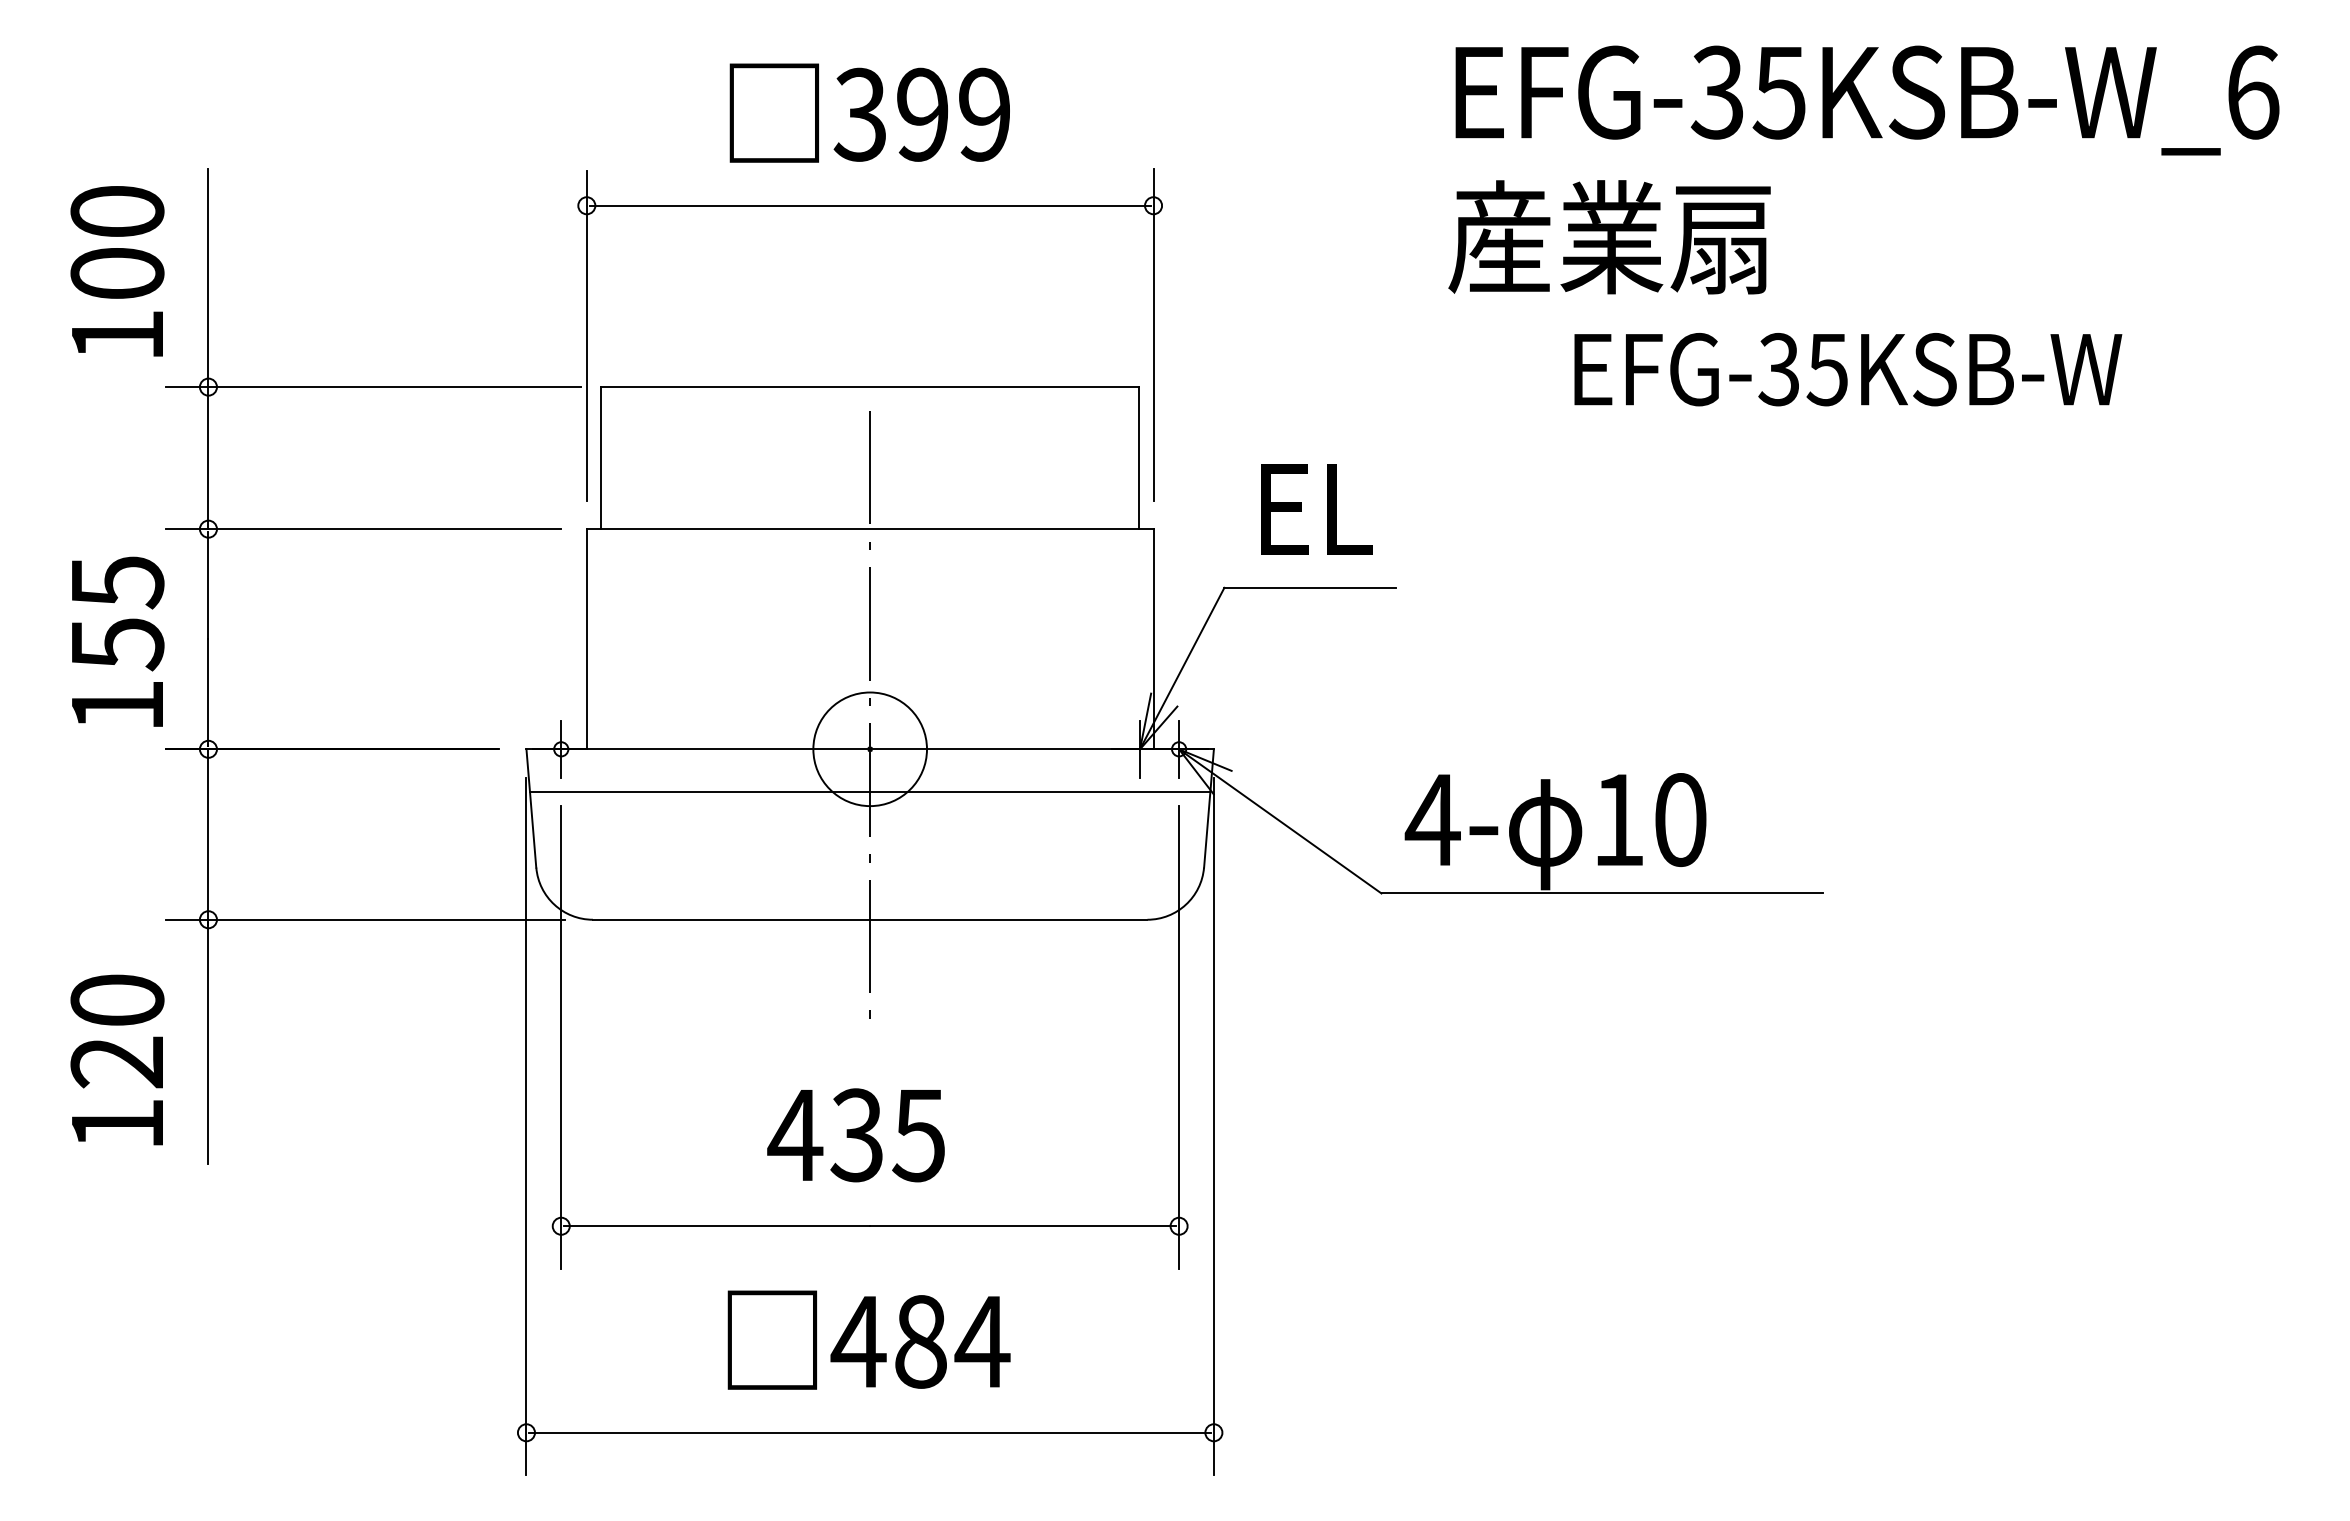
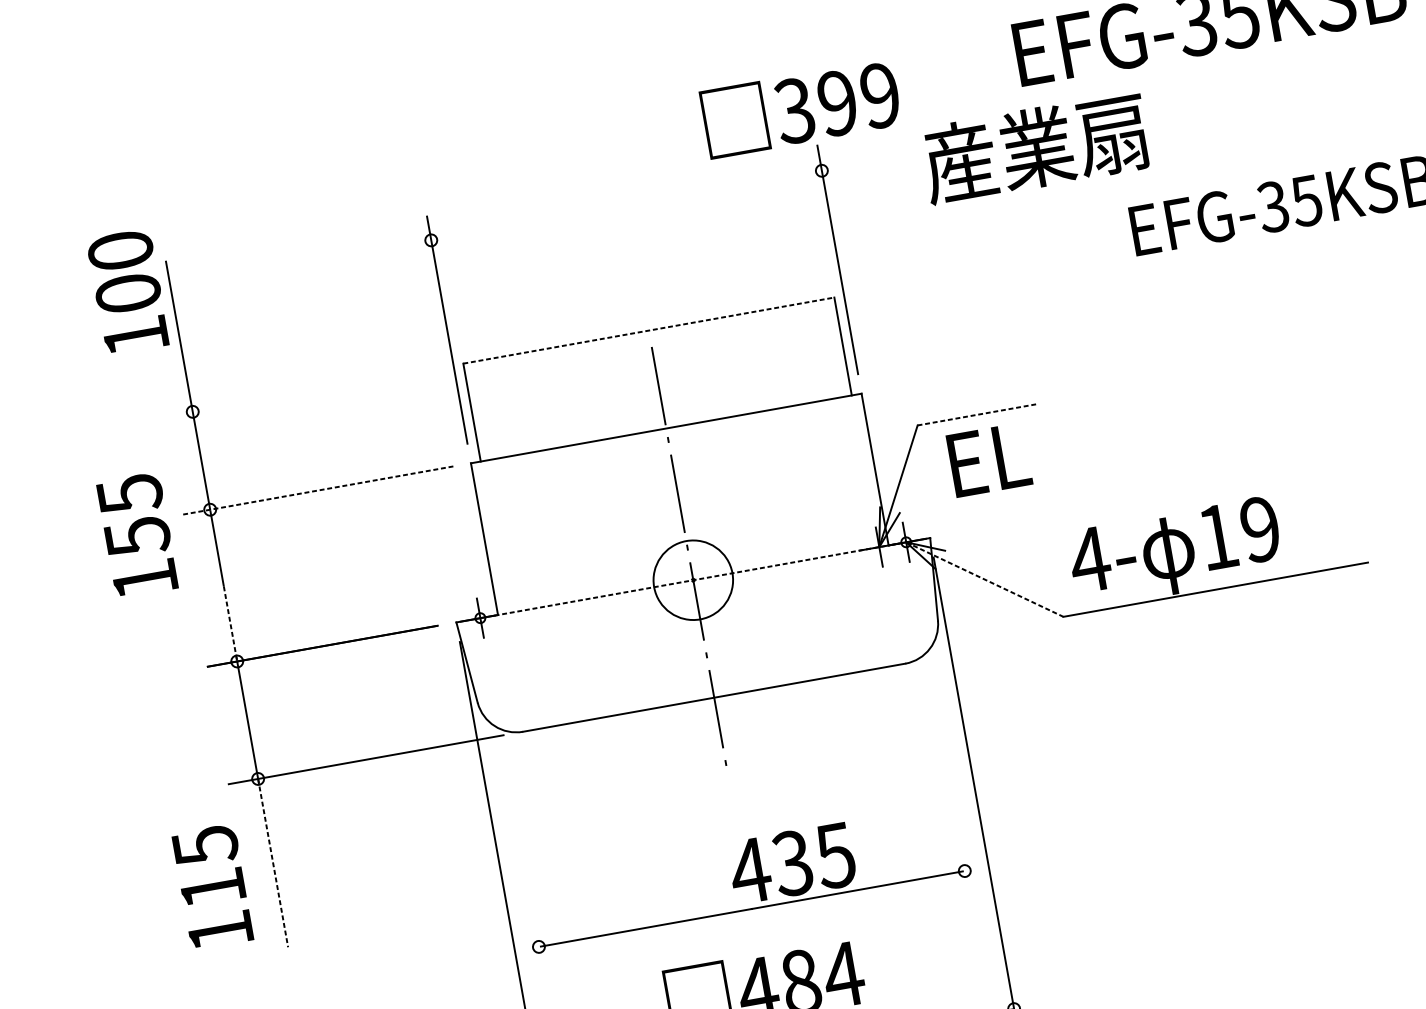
text: (869, 112) -> (800, 108), moved
line: (869, 205) -> (626, 205), removed
text: (1609, 237) -> (1035, 148), moved
text: (117, 271) -> (128, 292), moved
line: (372, 387) -> (305, 391), removed
line: (870, 387) -> (649, 330), solid -> dashed
text: (1316, 509) -> (989, 460), moved
line: (363, 529) -> (317, 490), solid -> dashed
line: (1310, 587) -> (976, 414), solid -> dashed
text: (118, 641) -> (137, 534), moved
line: (208, 692) -> (230, 622), solid -> dashed
line: (868, 749) -> (692, 580), solid -> dashed
line: (870, 791) -> (698, 609), removed
text: (1680, 820) -> (1260, 529), 10 -> 19
line: (1280, 821) -> (984, 579), solid -> dashed
text: (117, 1031) -> (209, 867), 120 -> 115
line: (561, 1037) -> (515, 816), removed
line: (1179, 1037) -> (941, 740), removed
line: (208, 1042) -> (273, 863), solid -> dashed
text: (855, 1135) -> (791, 863), moved

